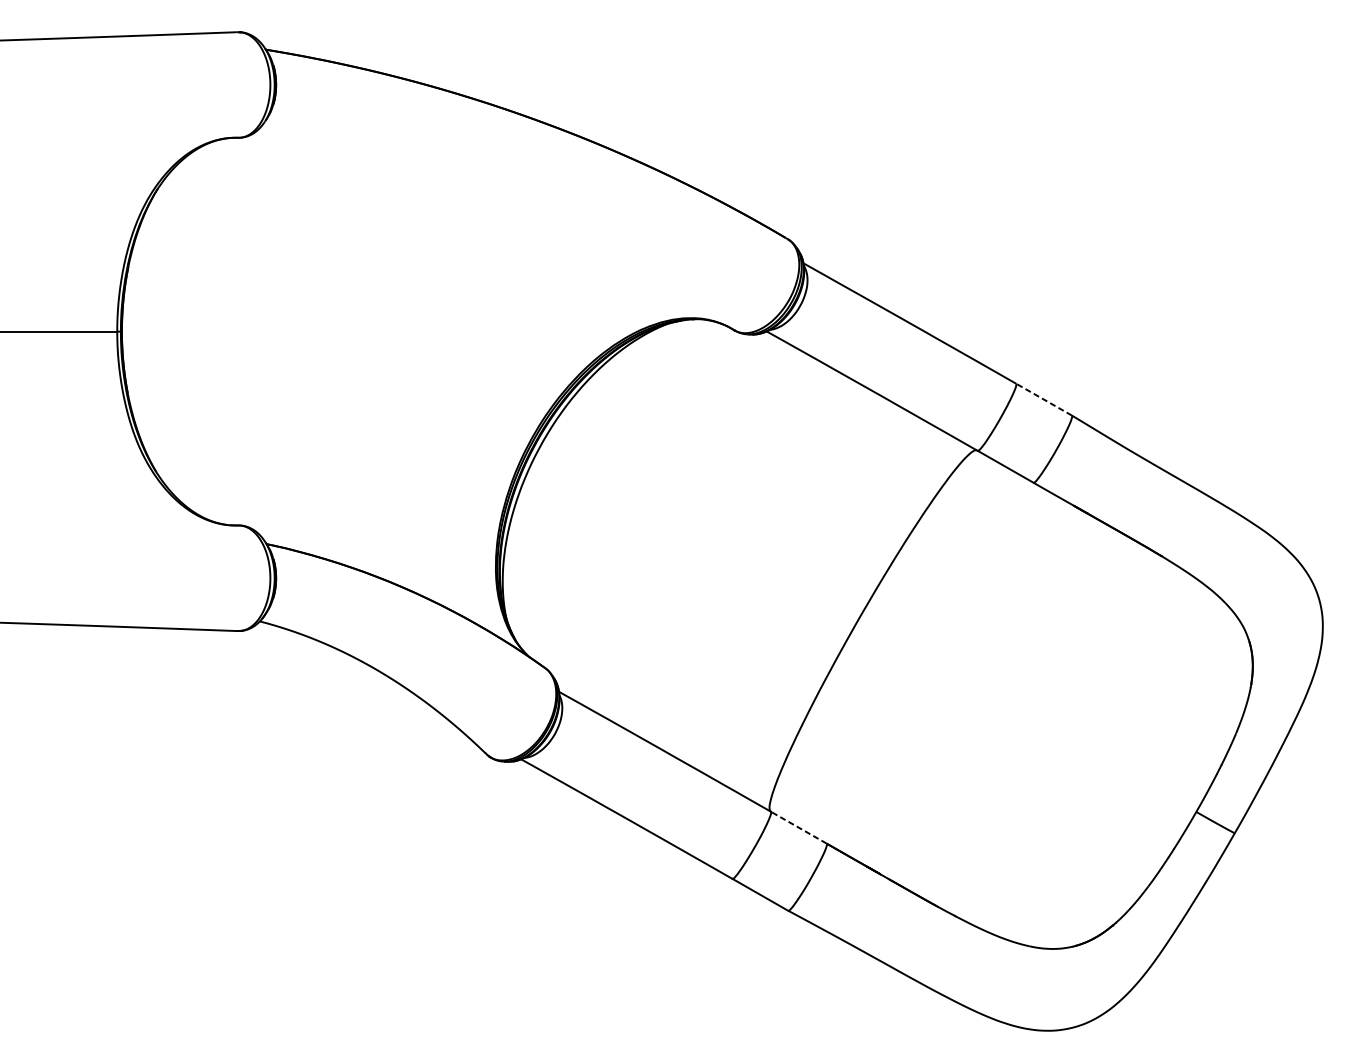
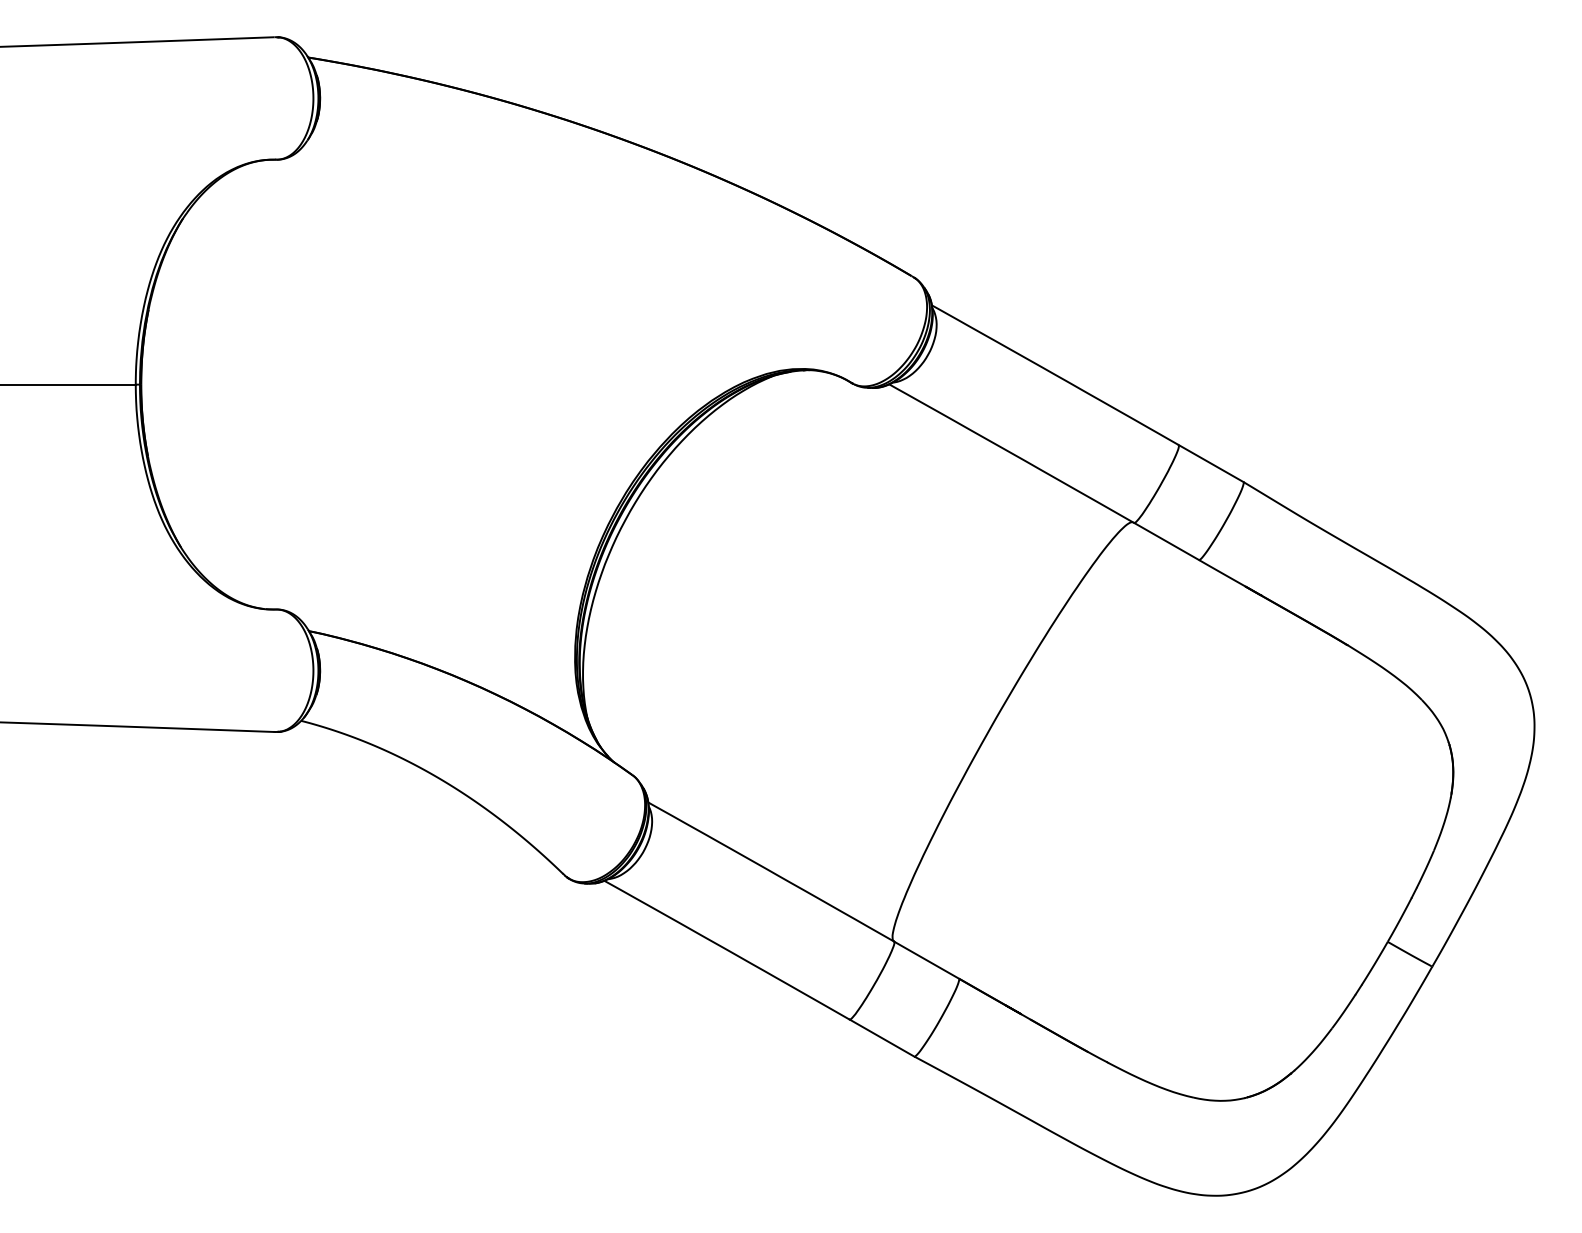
line: (1043, 399) -> (1210, 463), dashed -> solid
line: (798, 827) -> (926, 959), dashed -> solid

